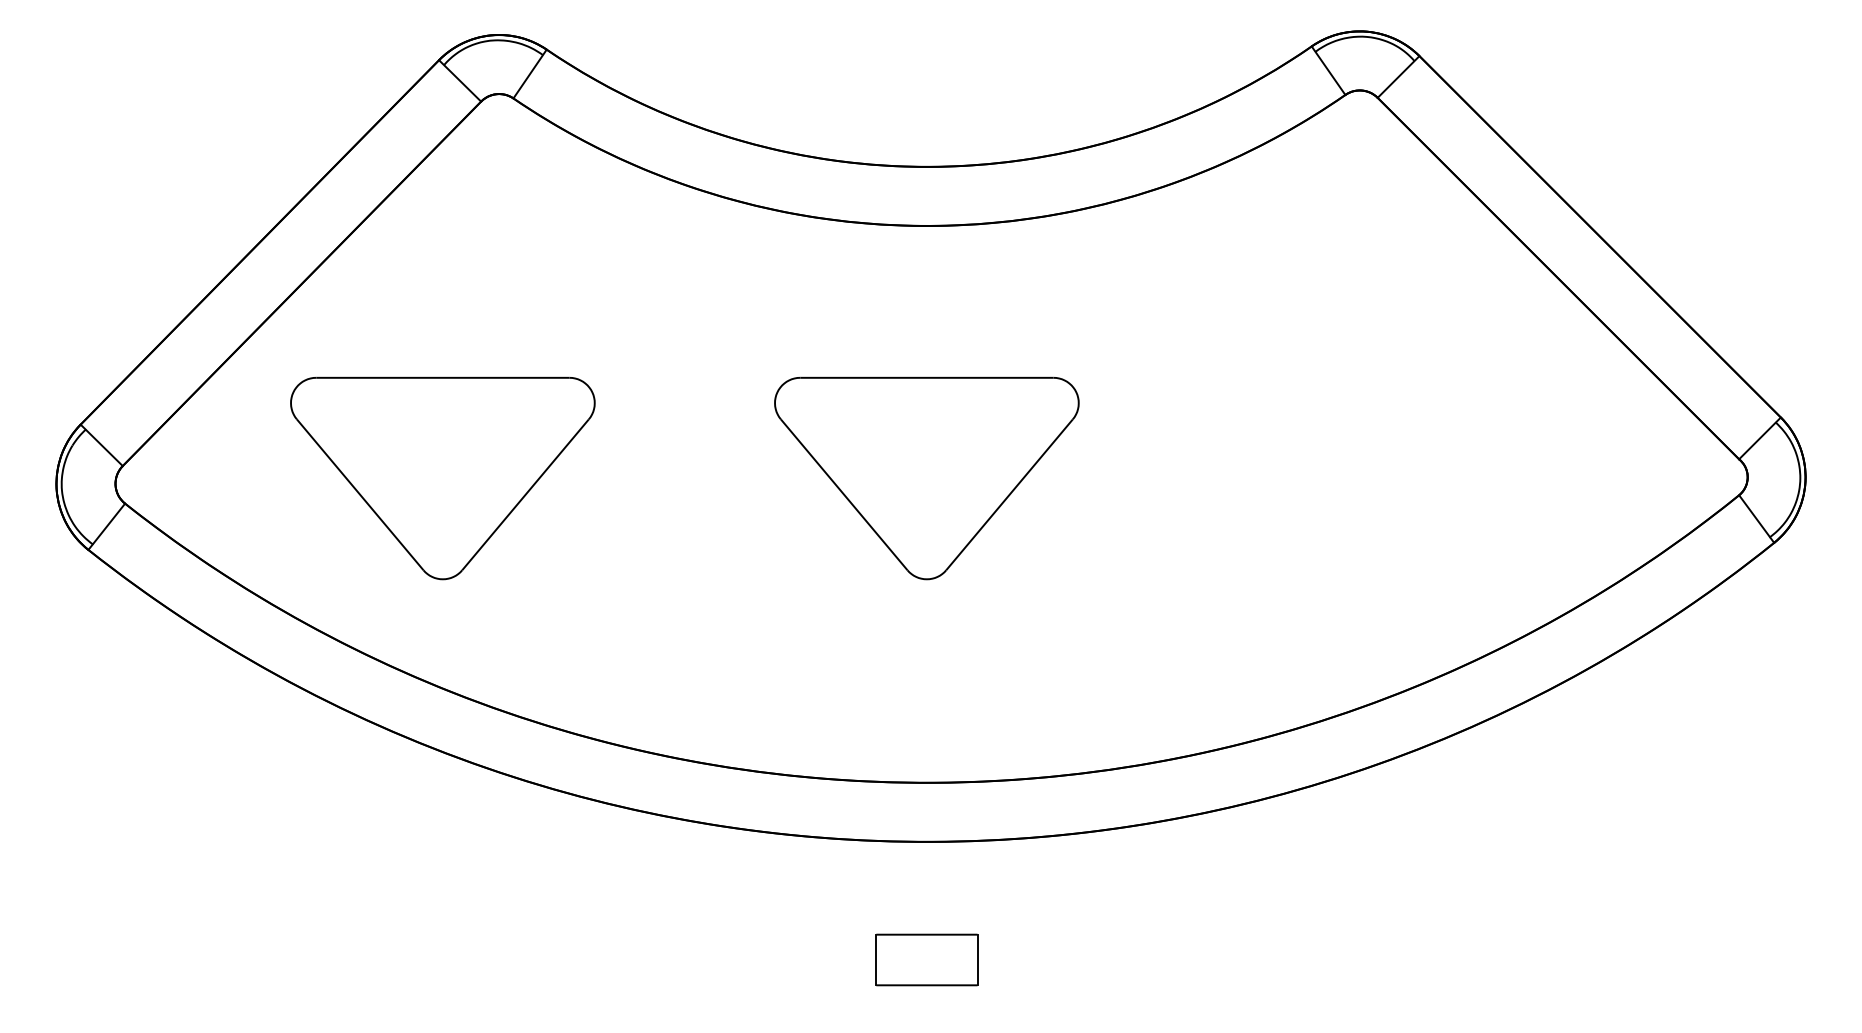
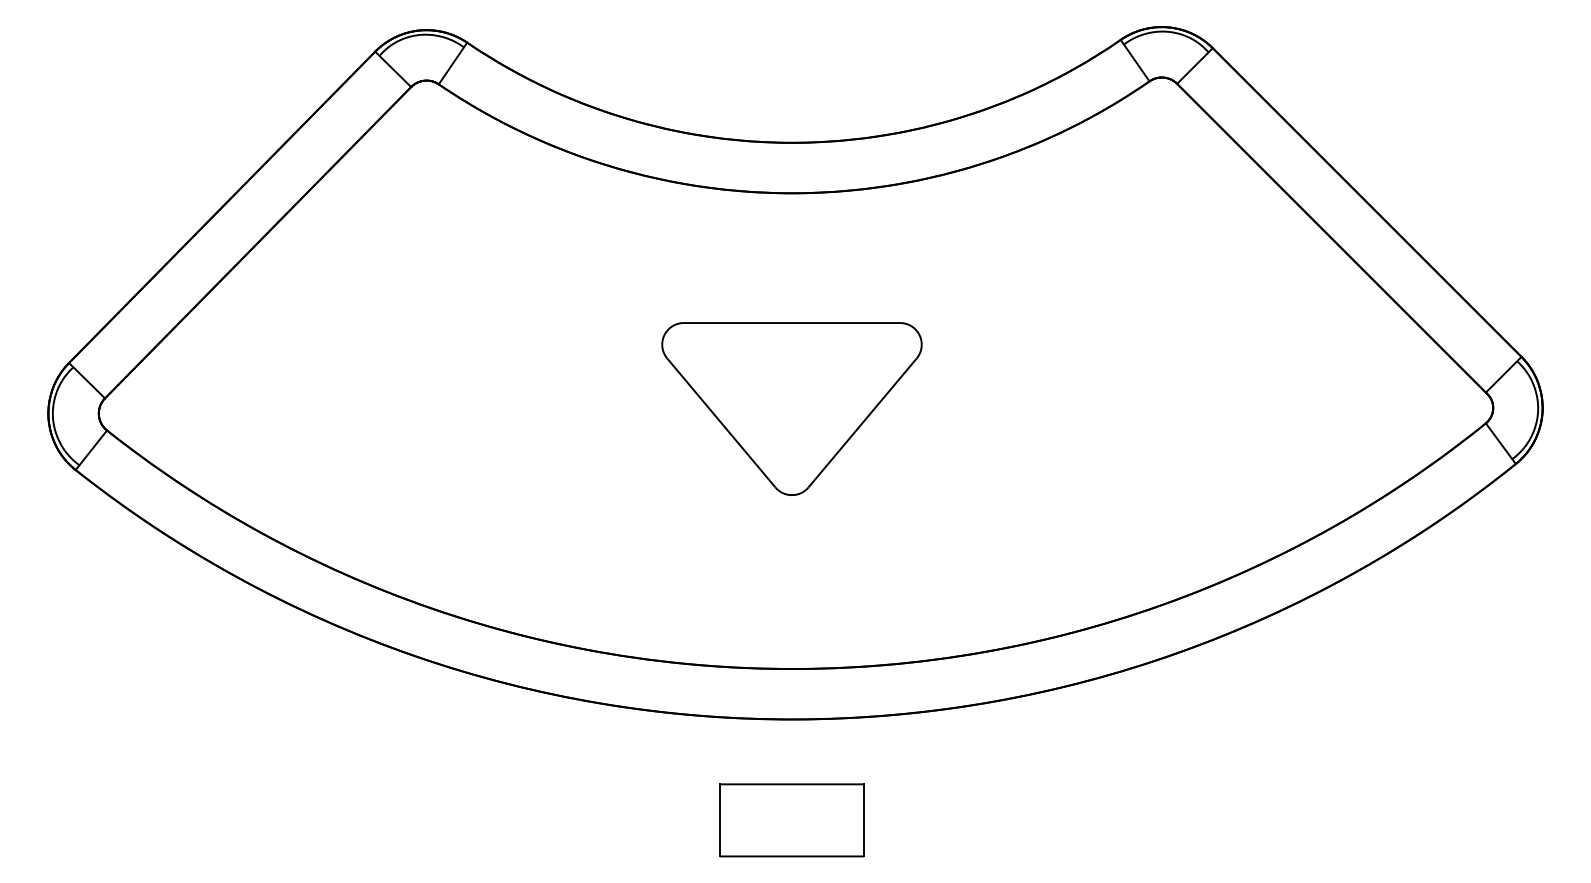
part: (442, 478) -> (378, 409), removed
part: (926, 959) -> (791, 819), size x1.67

